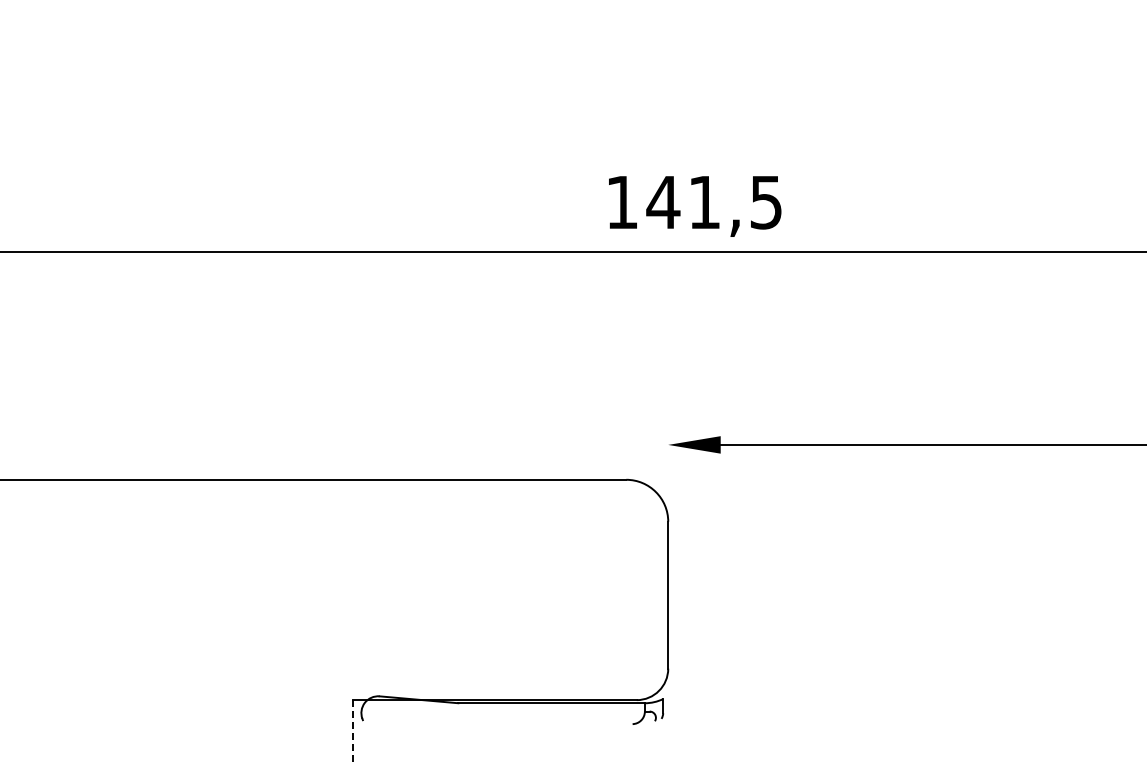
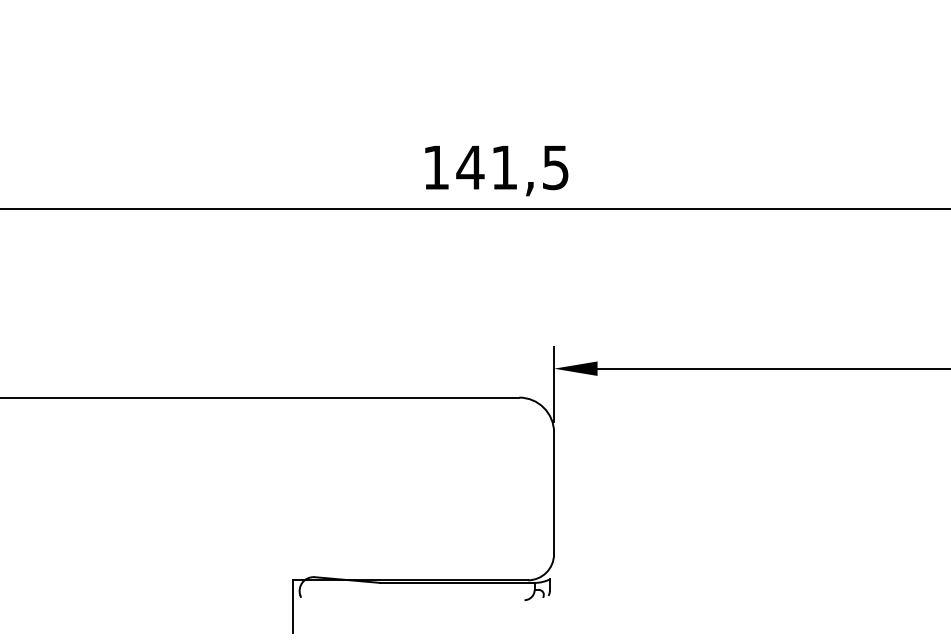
text: (695, 206) -> (497, 171), moved
line: (668, 463) -> (554, 384), added
line: (353, 732) -> (293, 607), dashed -> solid

